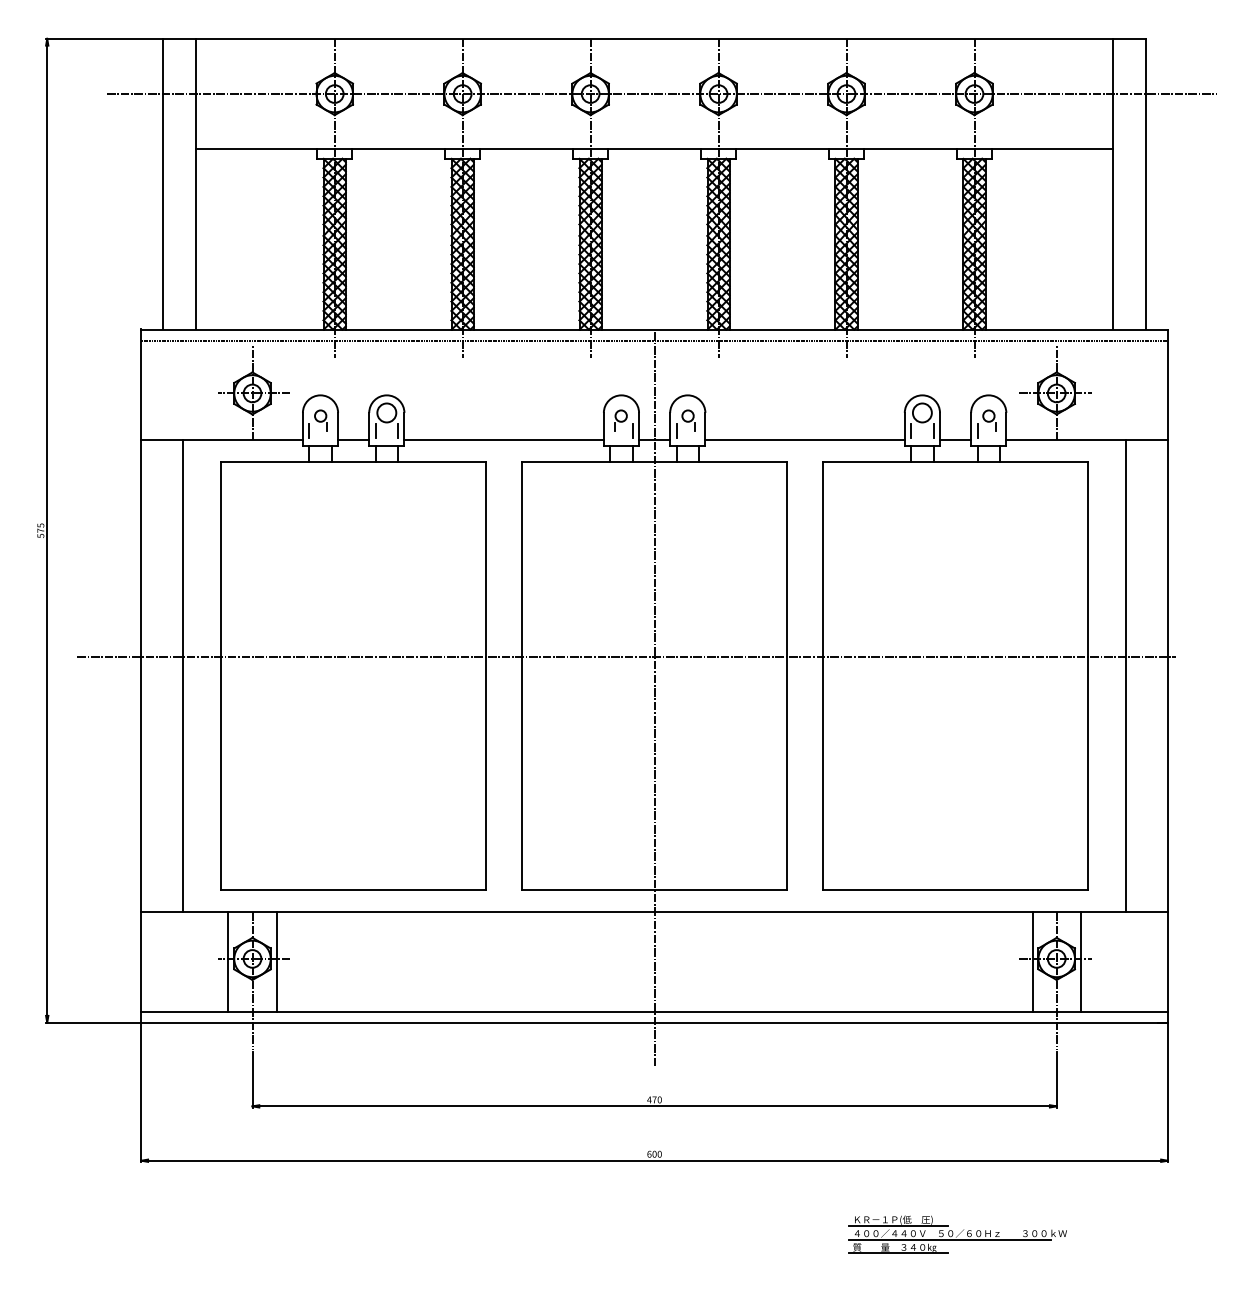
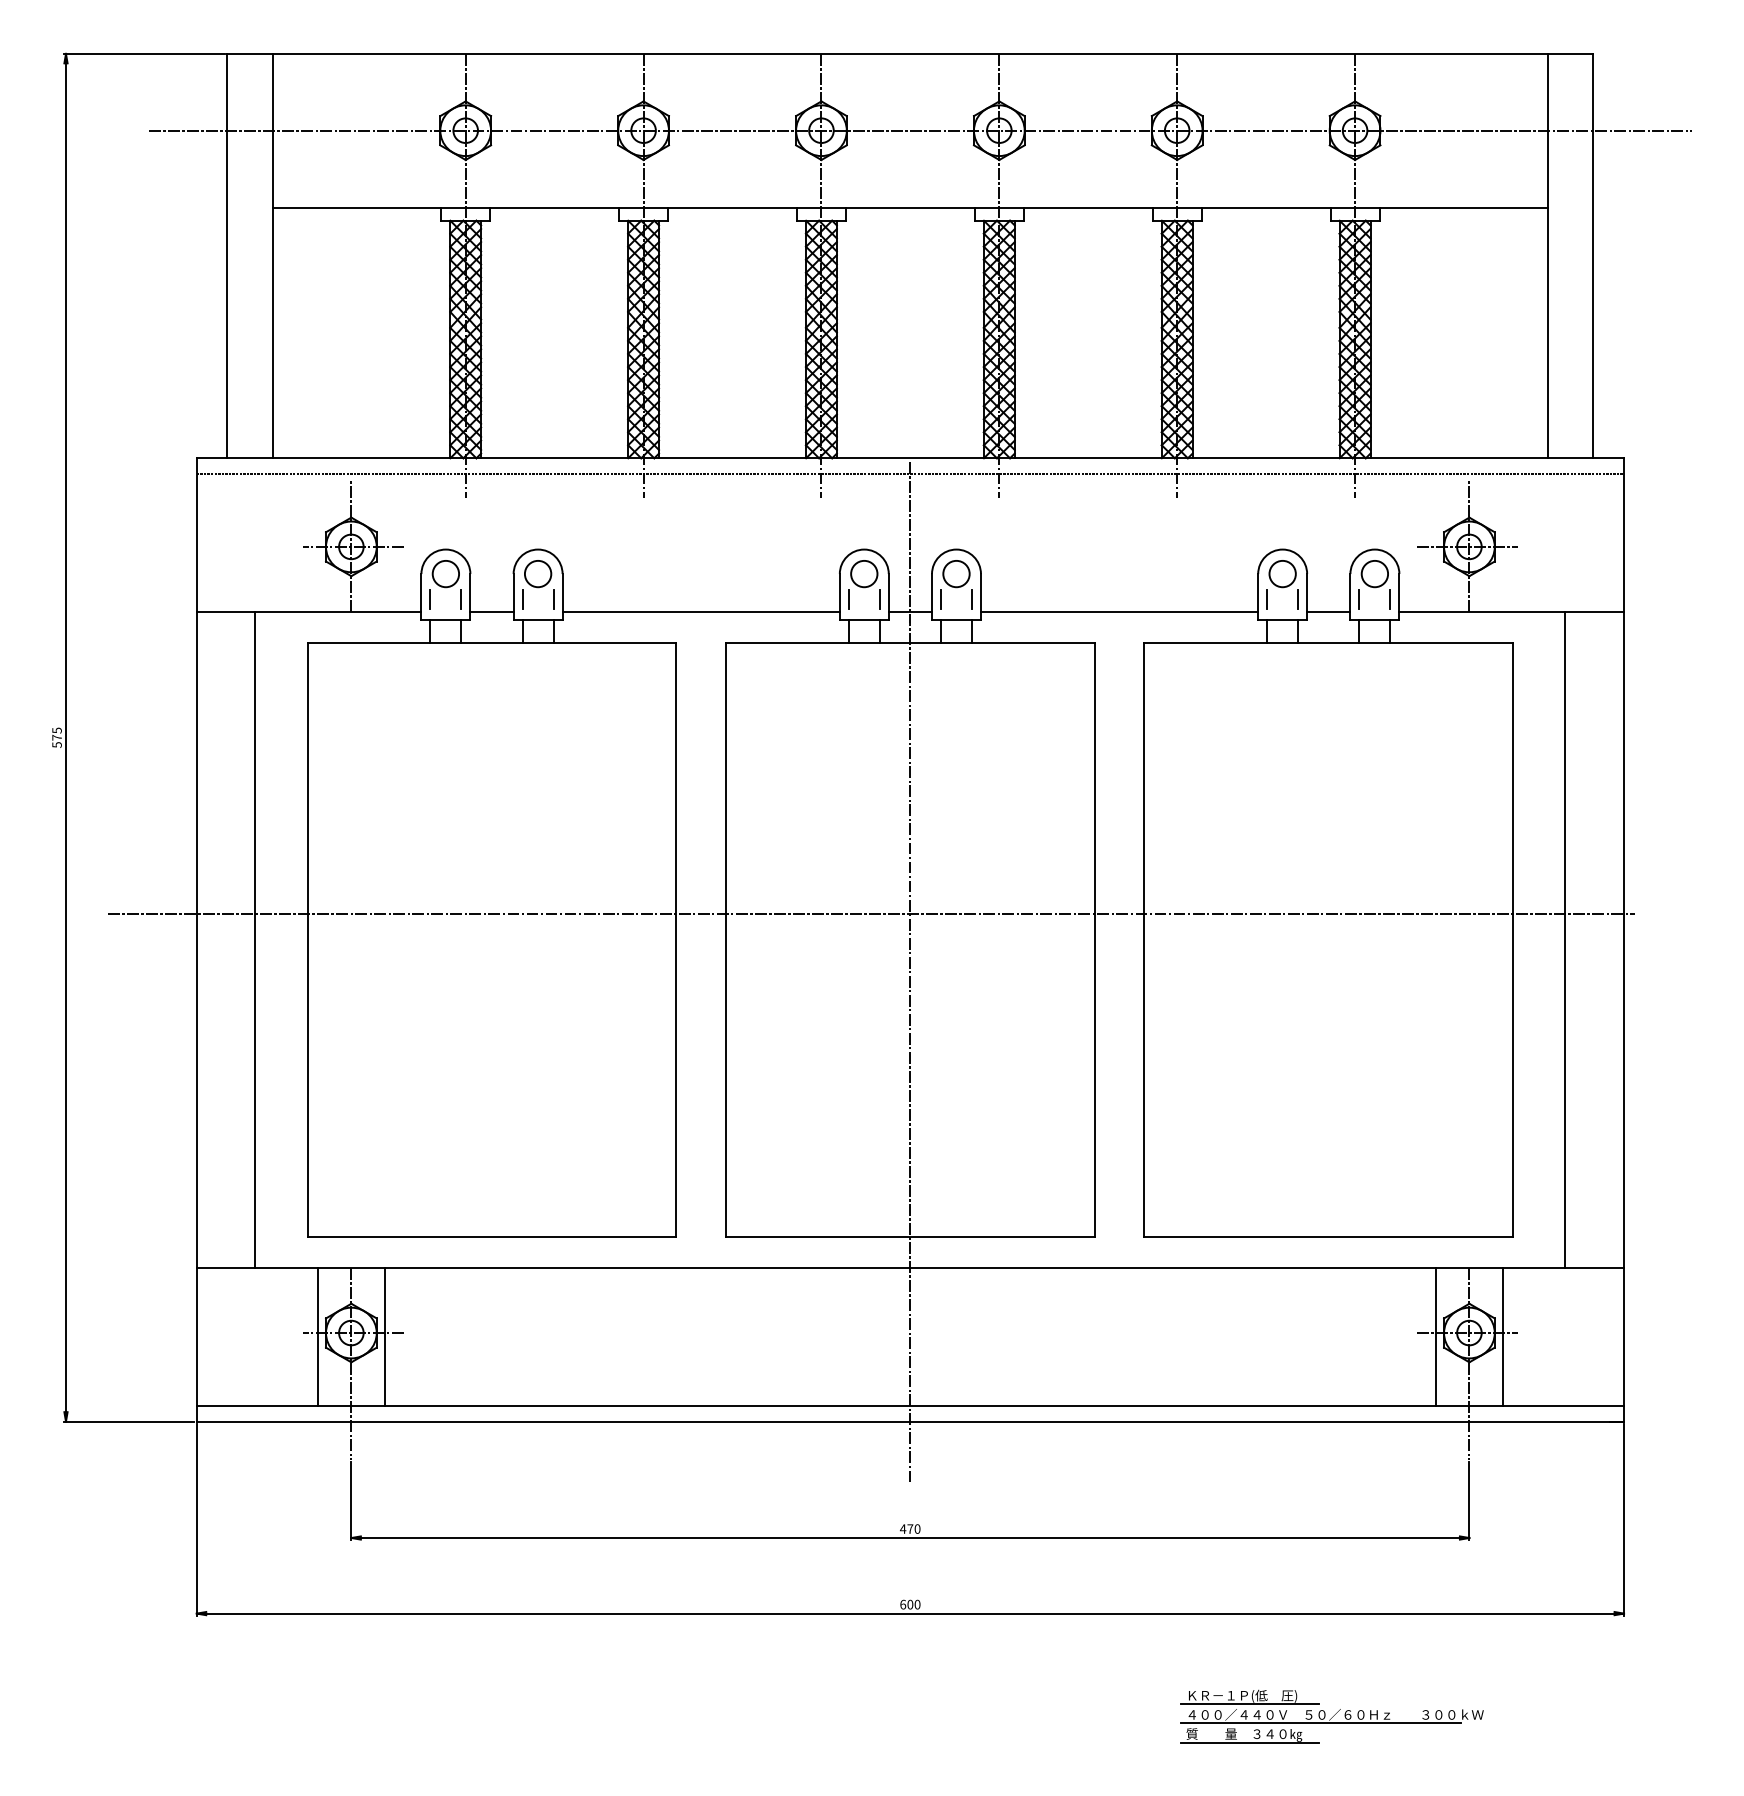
part: (320, 420) -> (446, 584), size x1.67
part: (620, 420) -> (863, 584), size x1.67
part: (688, 420) -> (957, 584), size x1.67
part: (989, 420) -> (1375, 584), size x1.67

